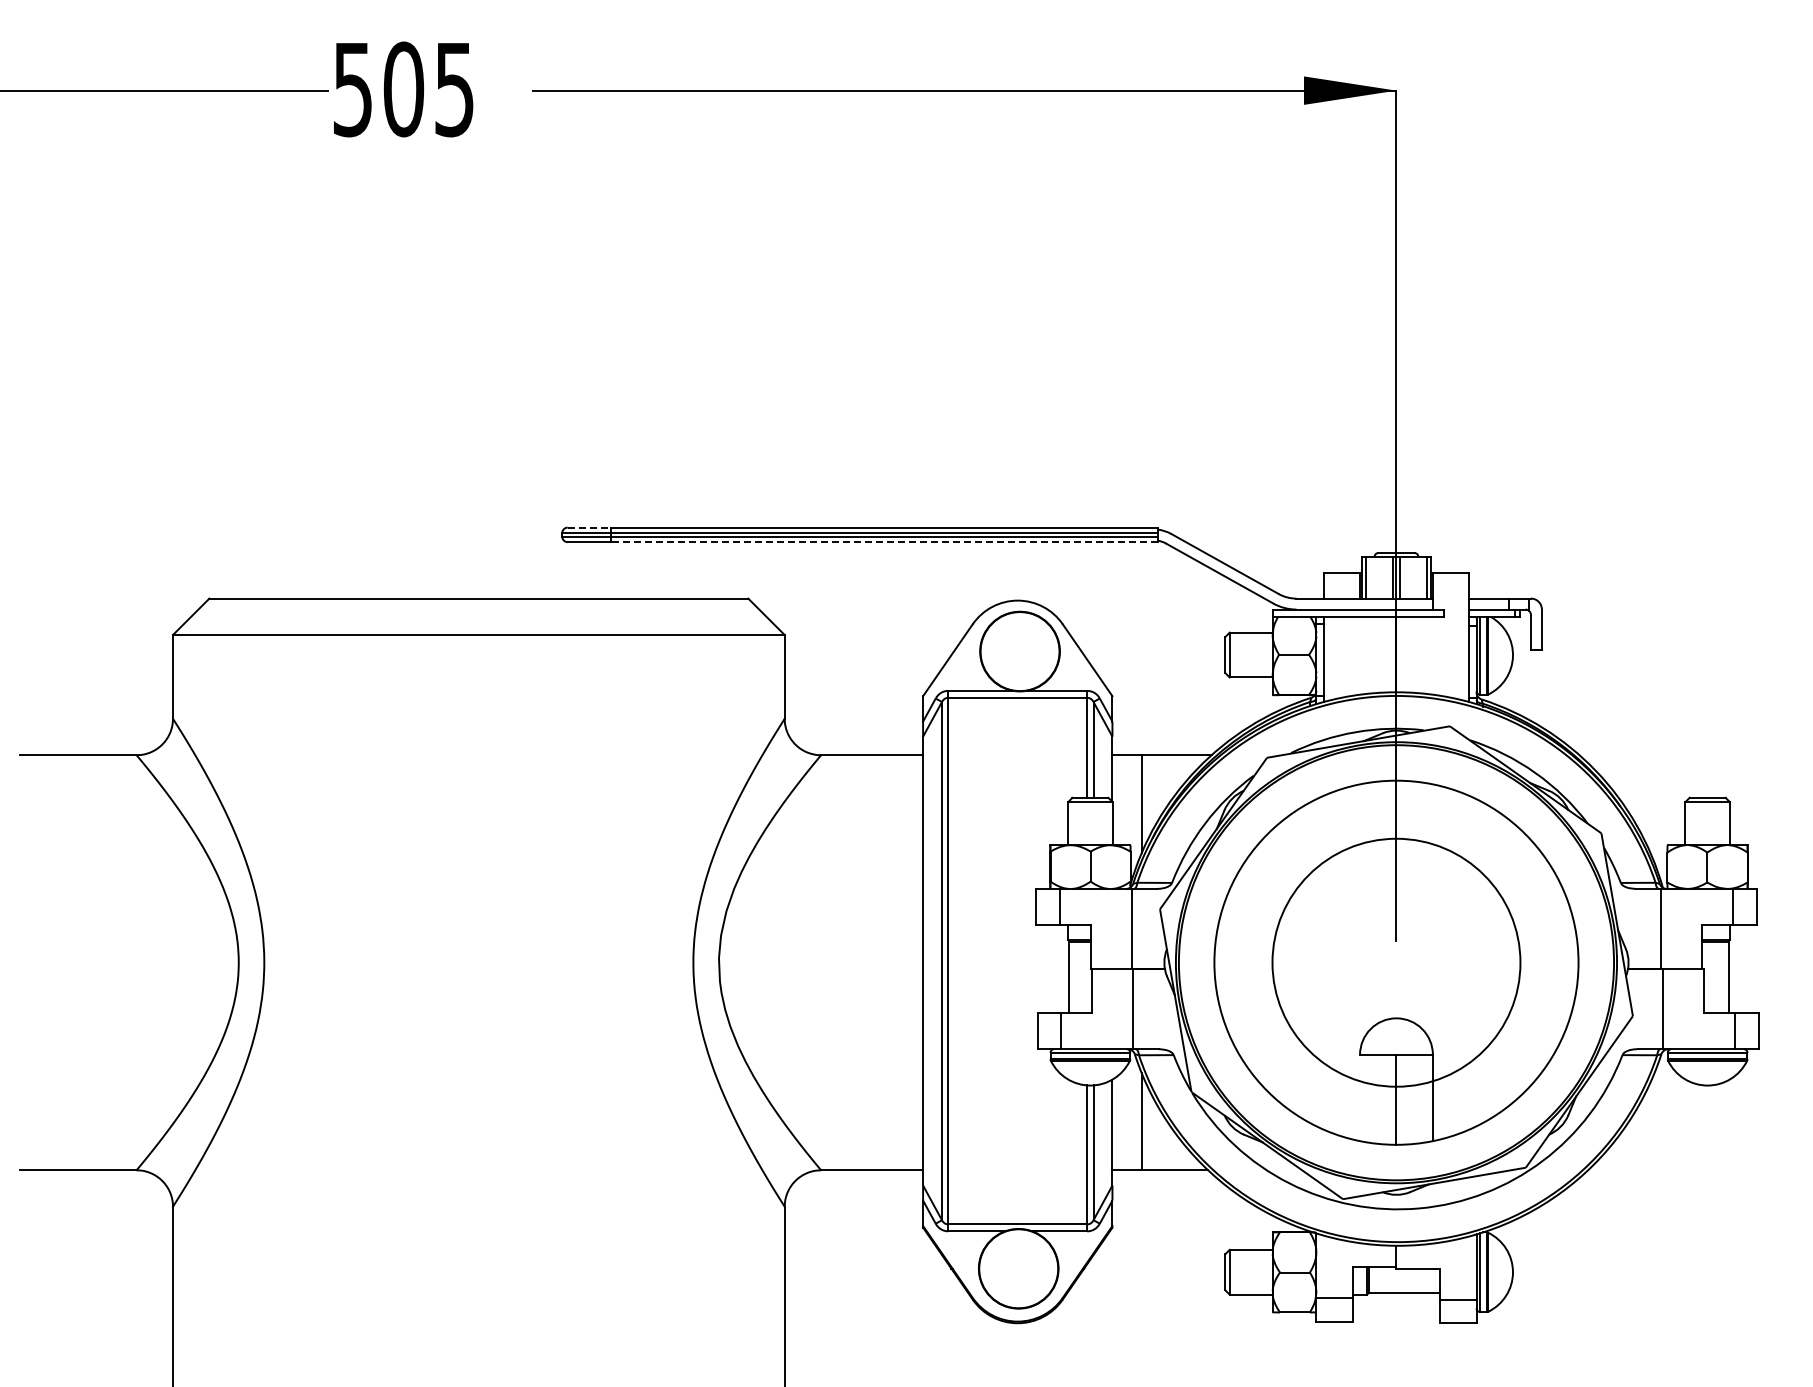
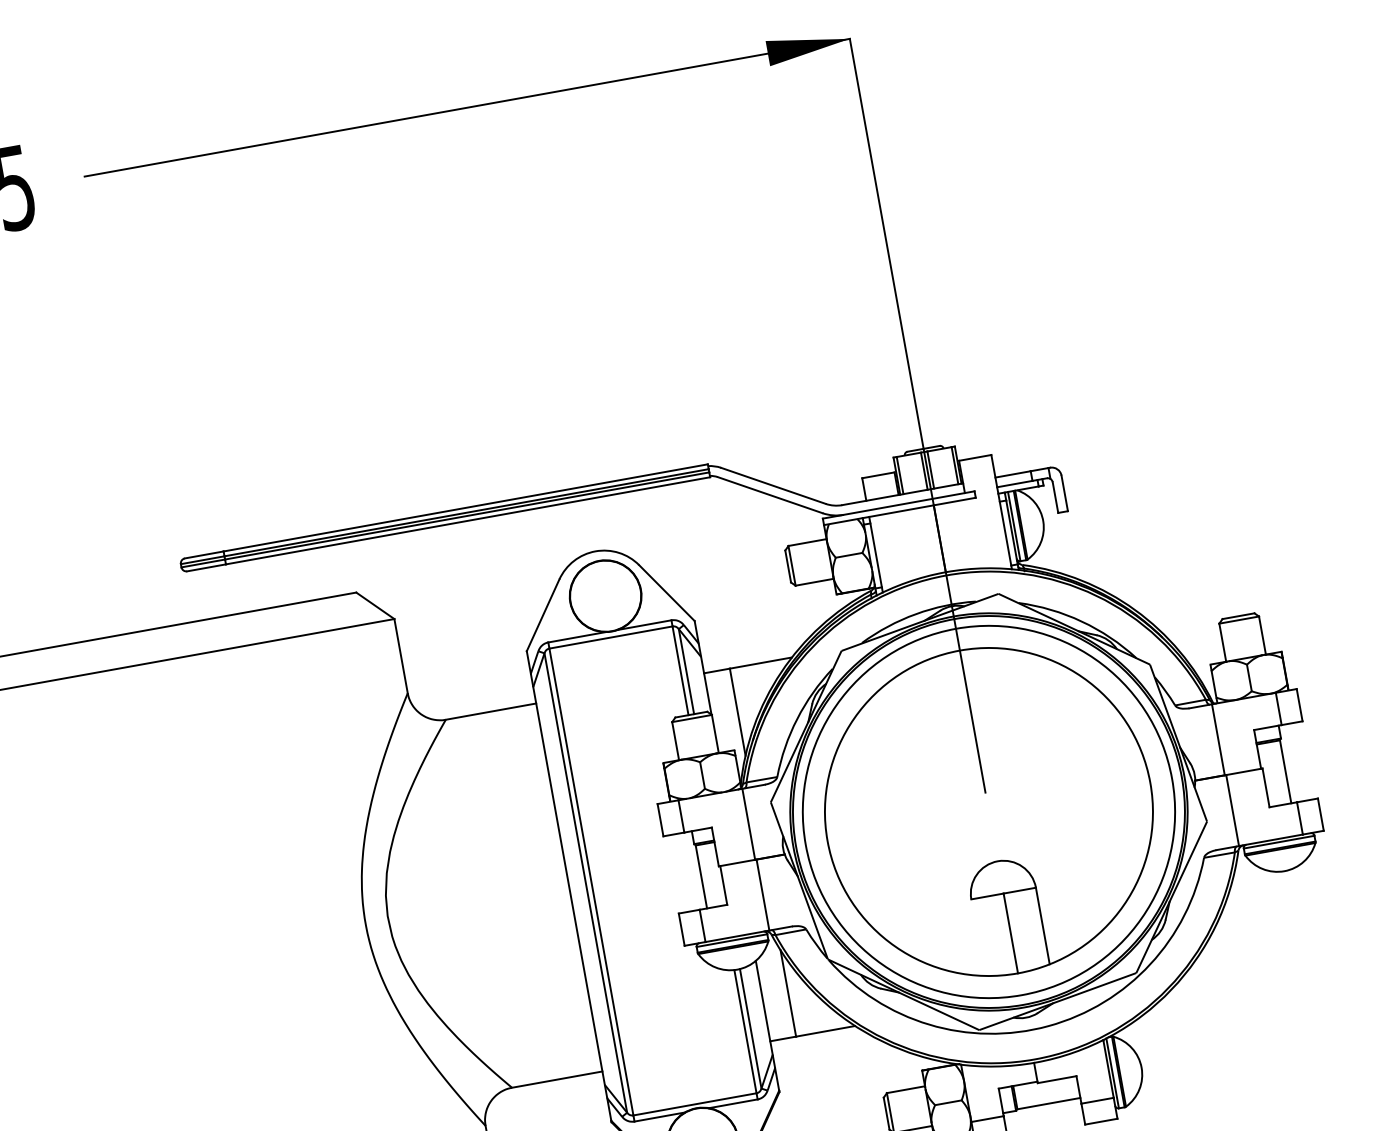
line: (589, 527) -> (204, 554), dashed -> solid
line: (884, 542) -> (468, 521), dashed -> solid
circle: (1396, 962) -> (988, 811), size x1.67

